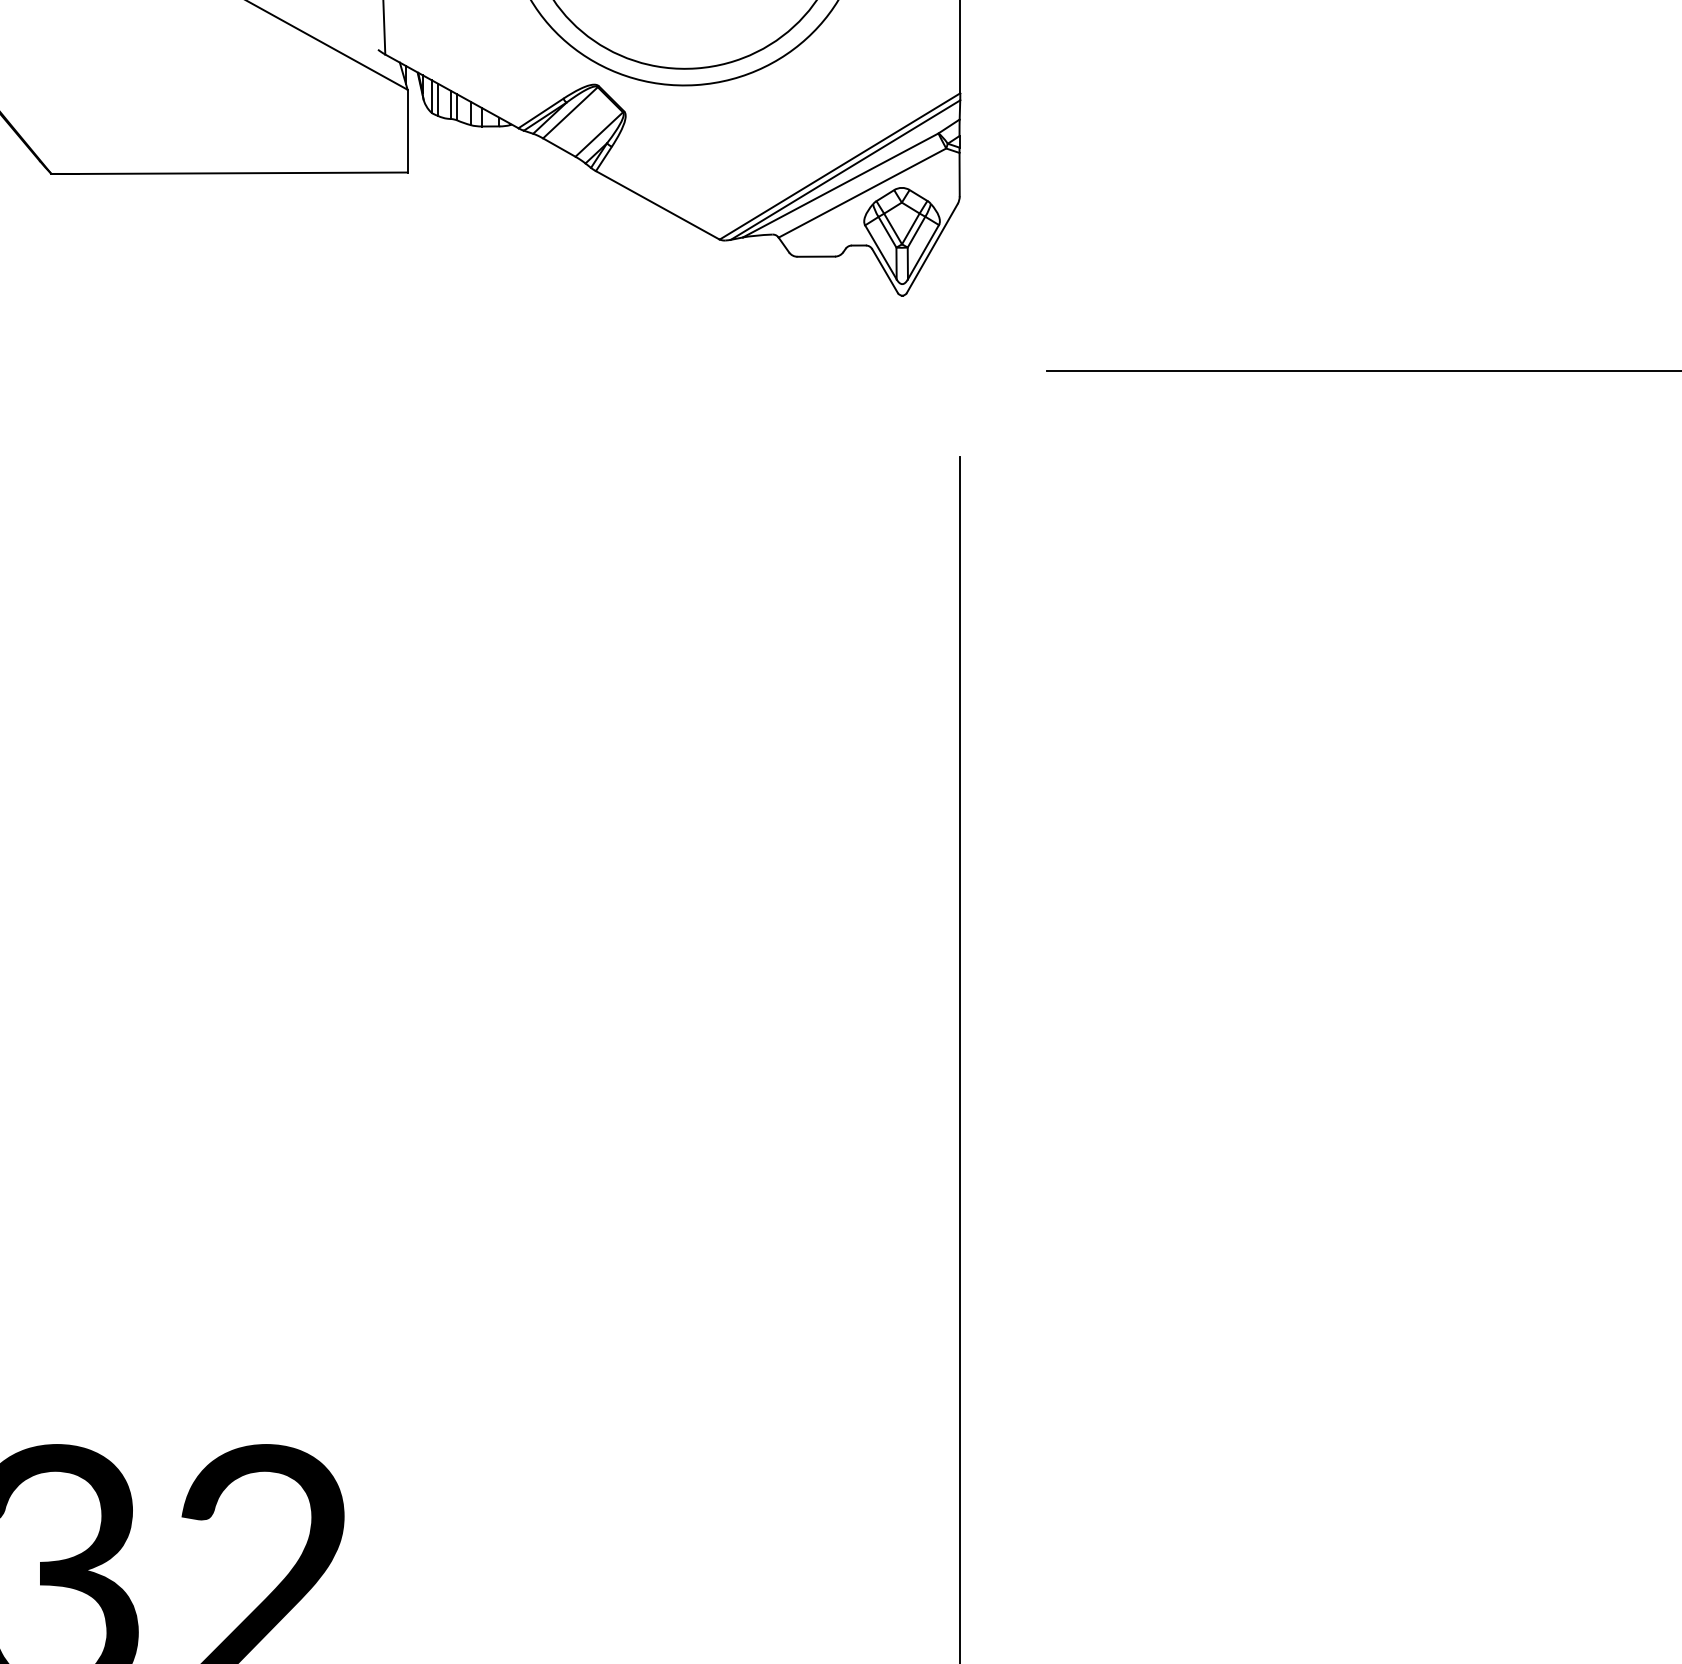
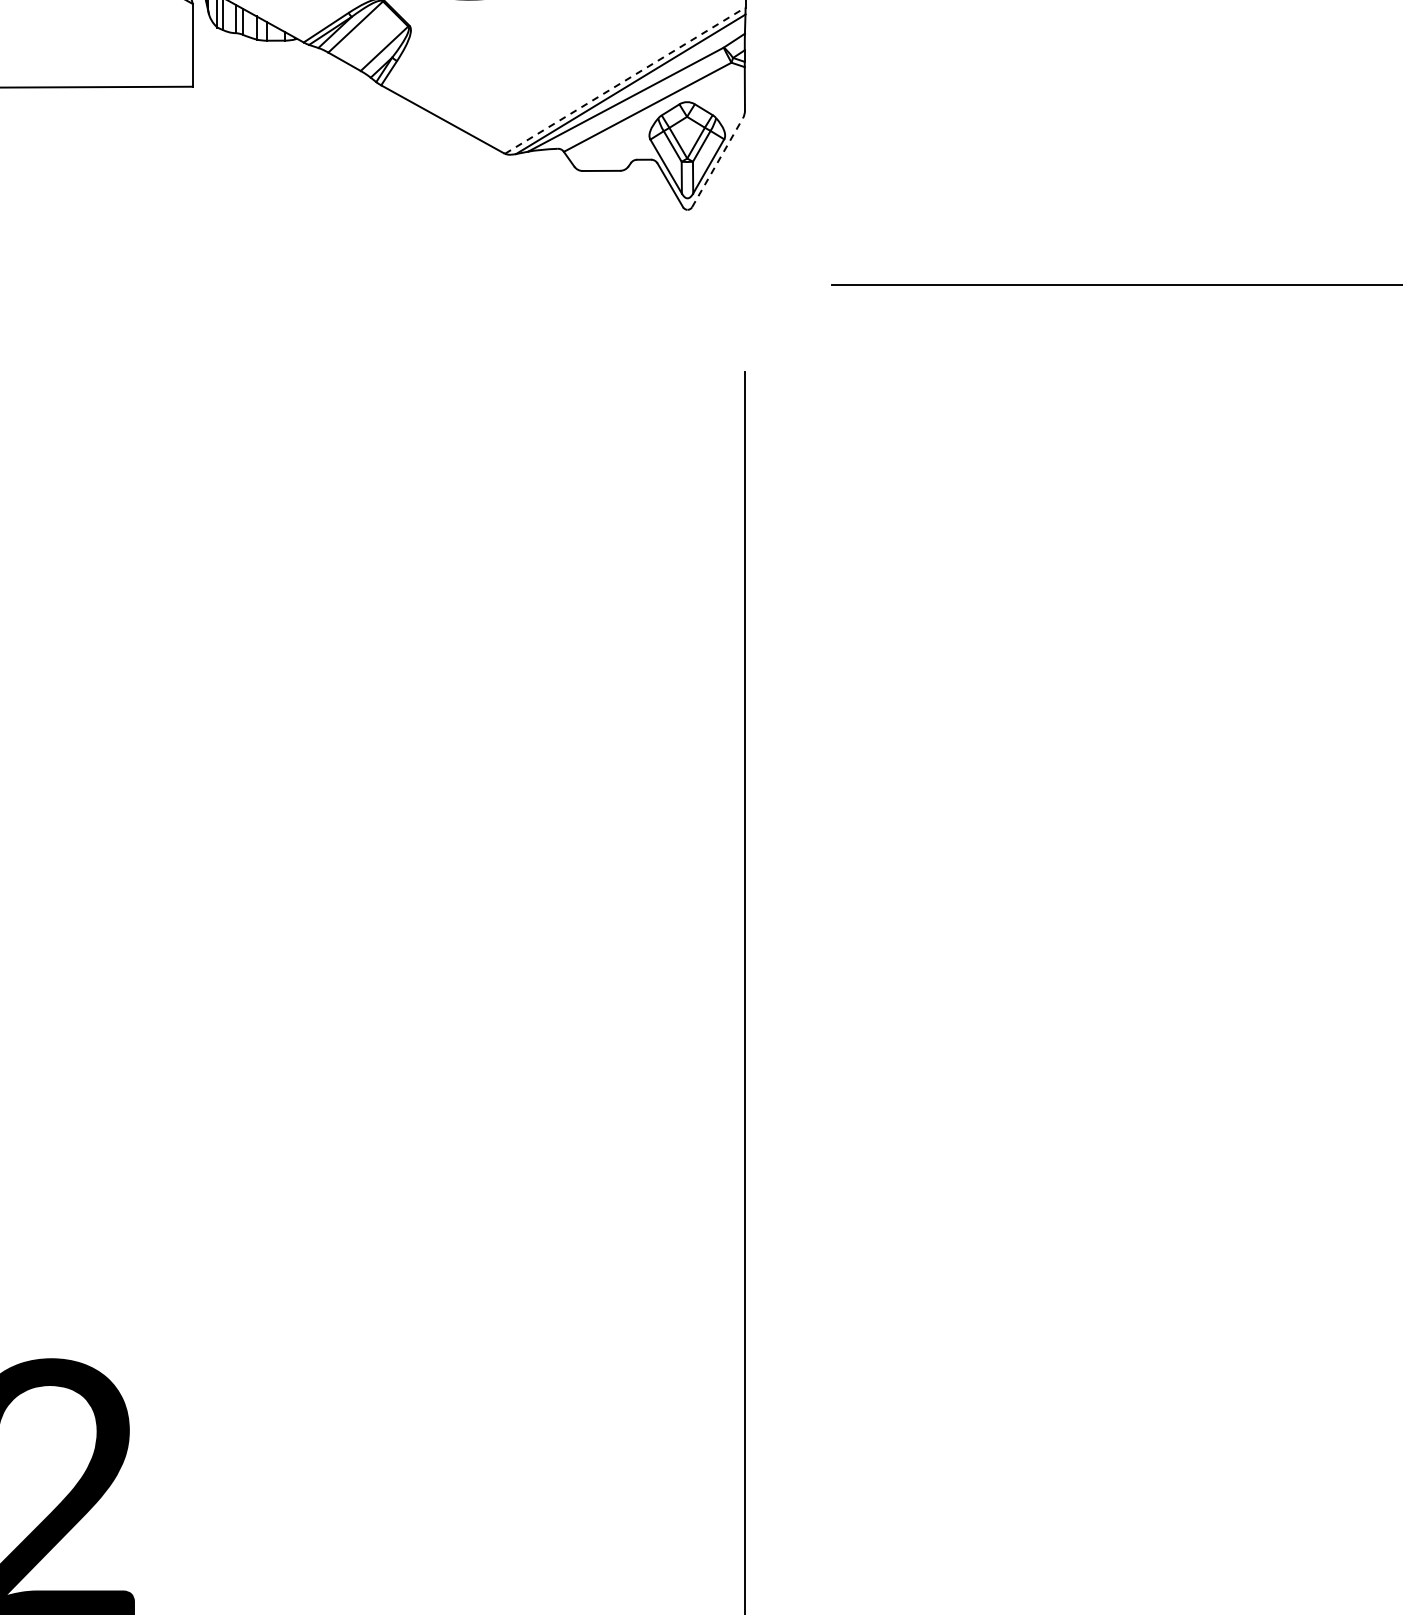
line: (840, 166) -> (625, 80), solid -> dashed
line: (932, 248) -> (717, 162), solid -> dashed

